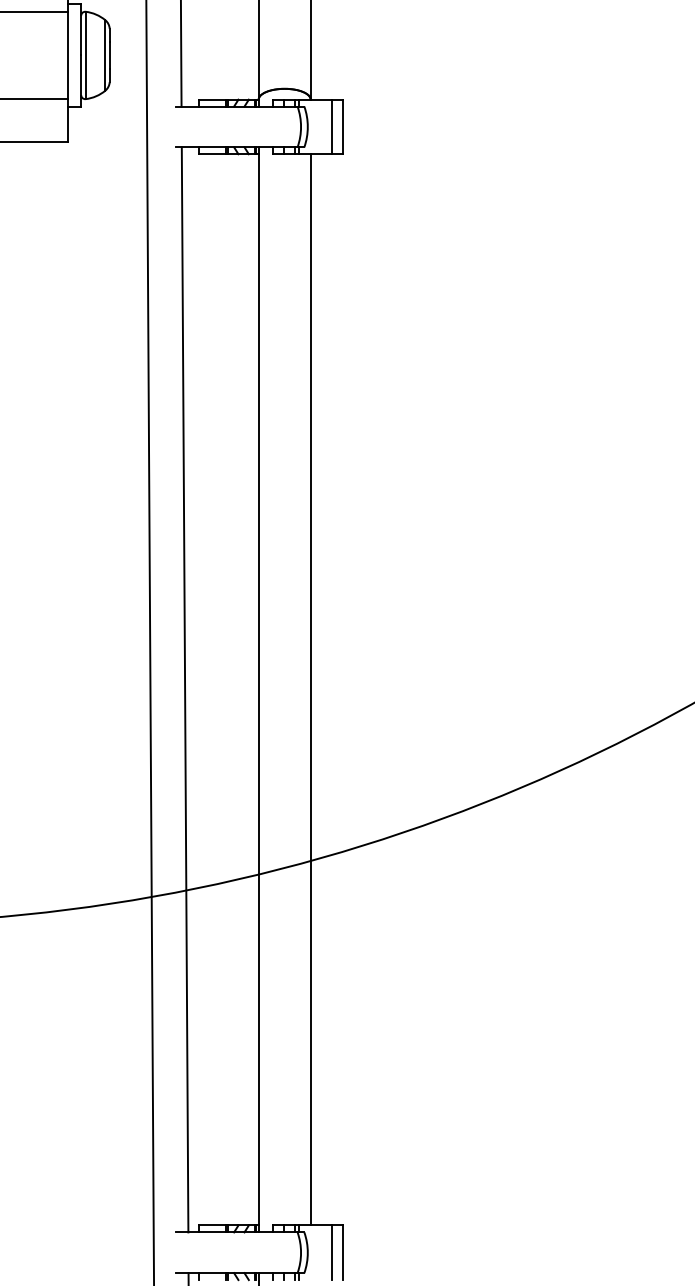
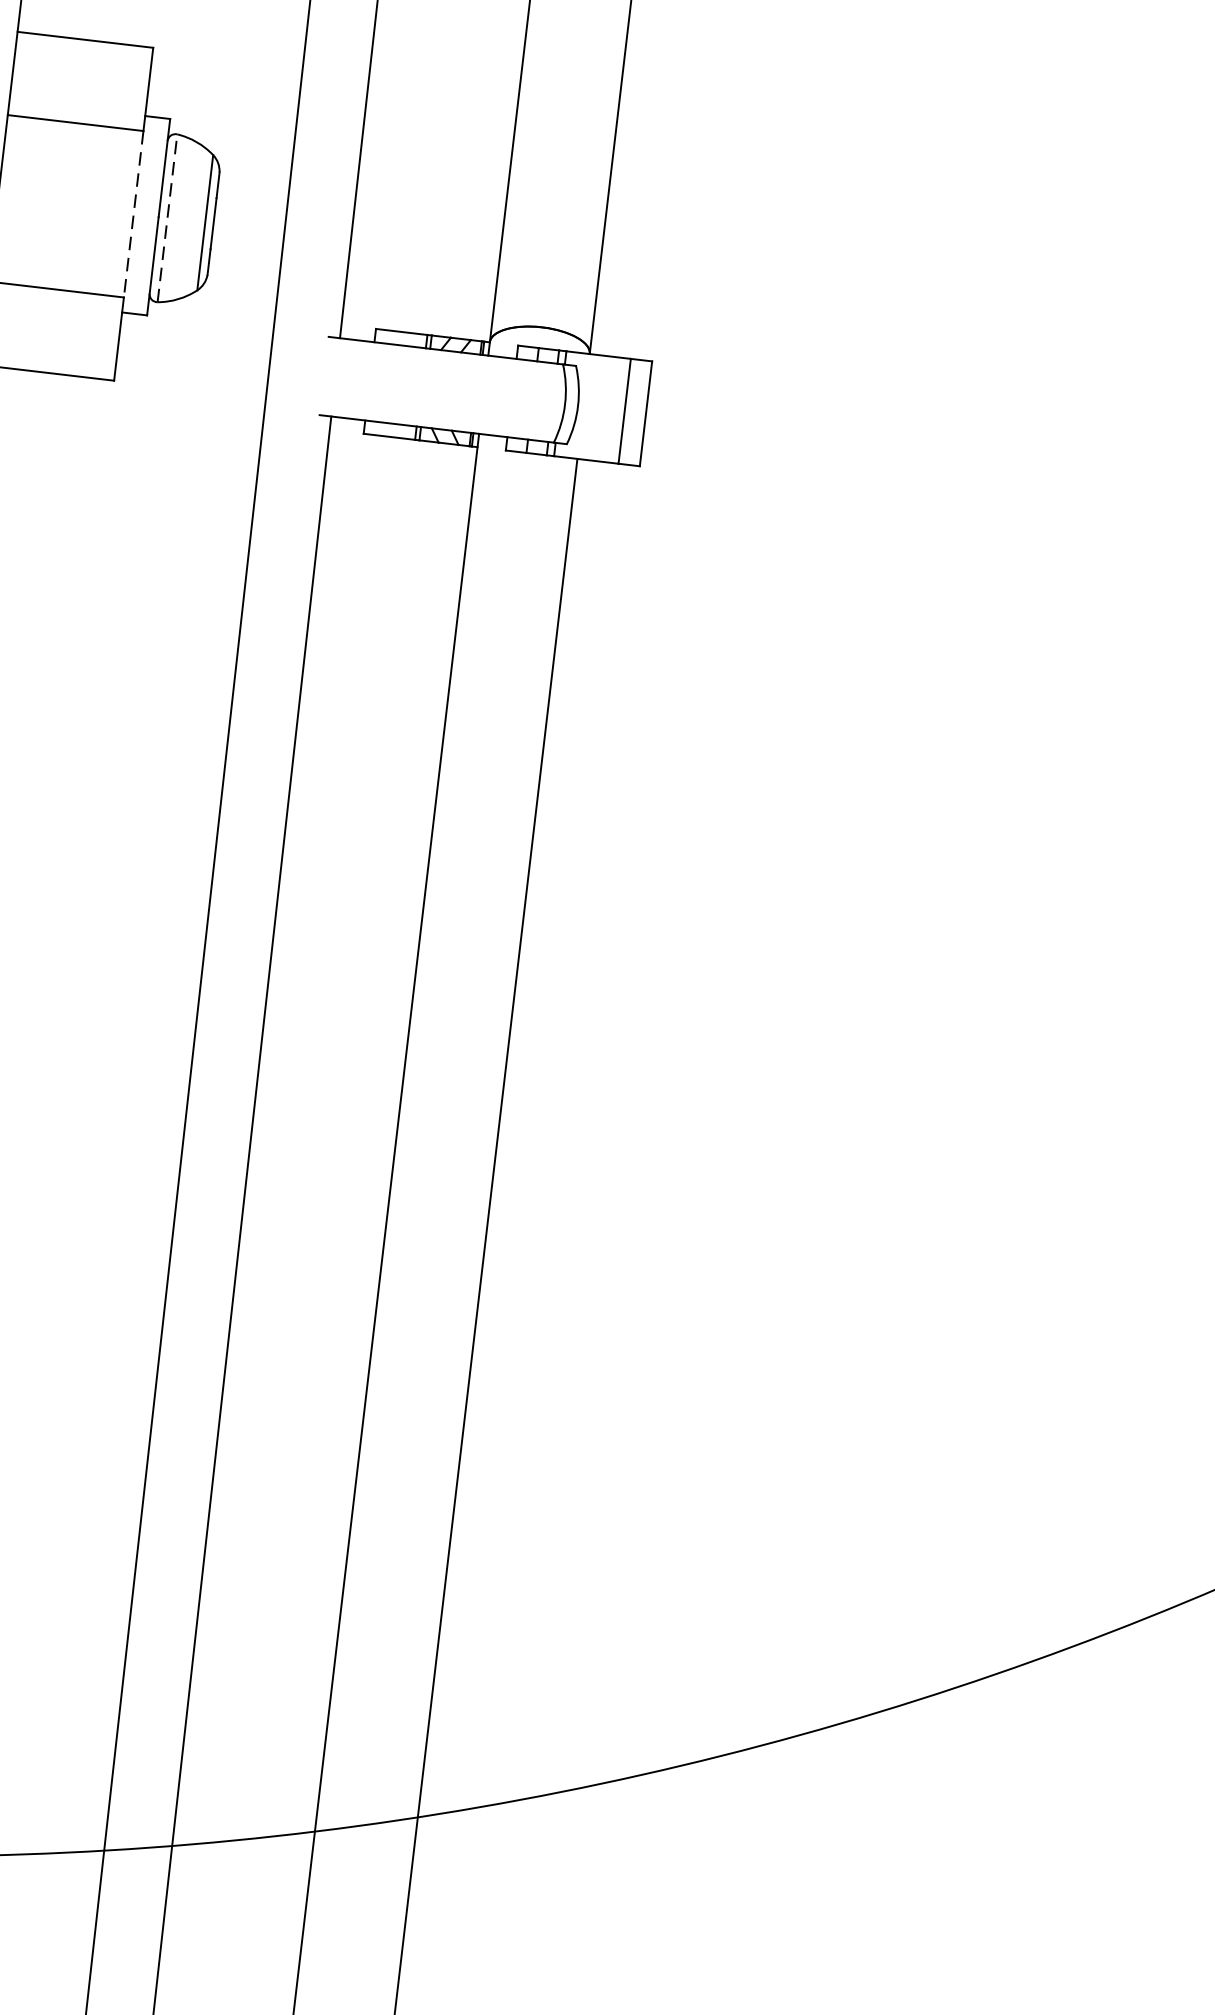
line: (68, 55) -> (134, 214), solid -> dashed
line: (85, 55) -> (166, 218), solid -> dashed

